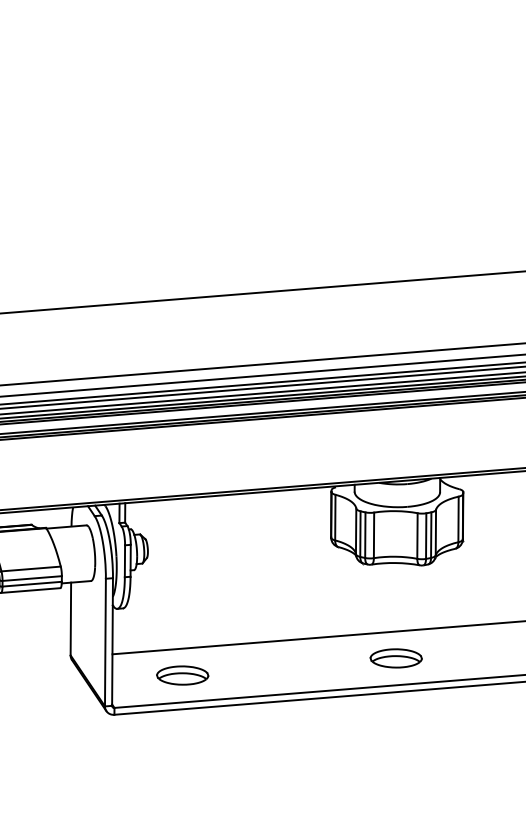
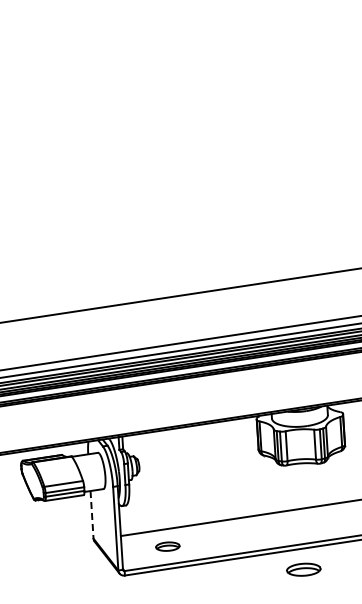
line: (71, 618) -> (92, 514), solid -> dashed
part: (395, 657) -> (303, 569), moved
part: (182, 675) -> (167, 546), size x0.7

